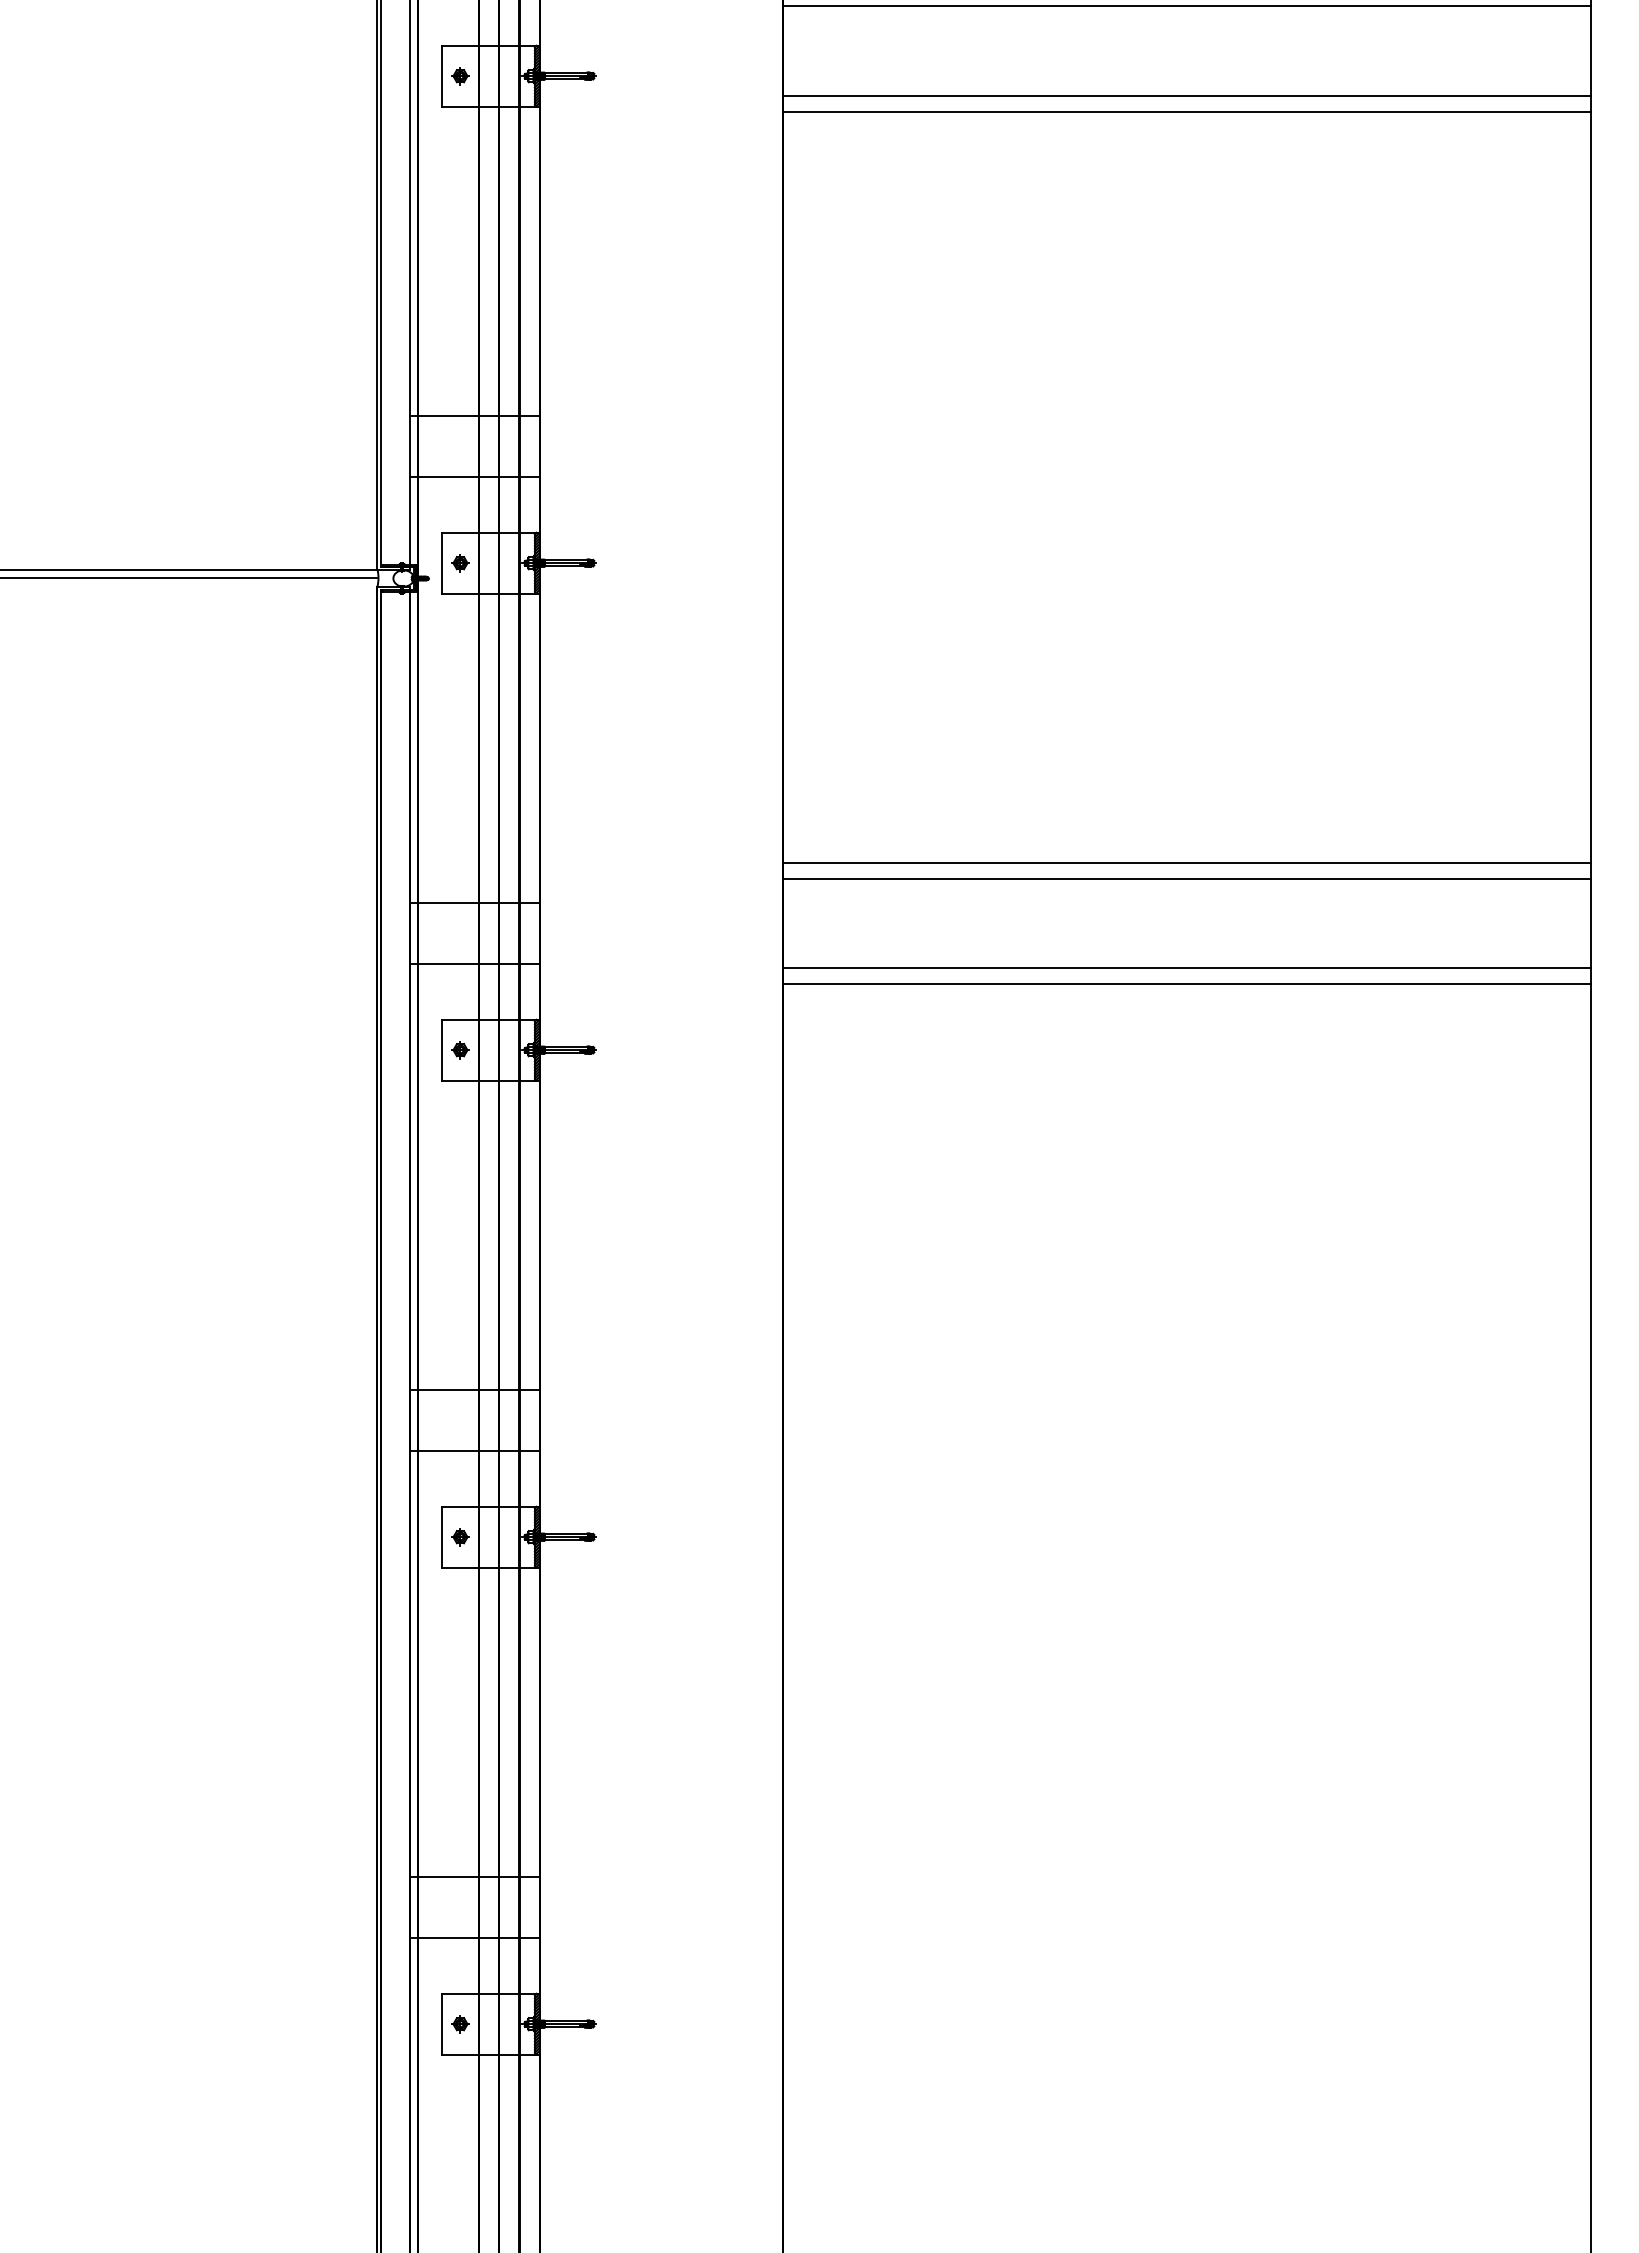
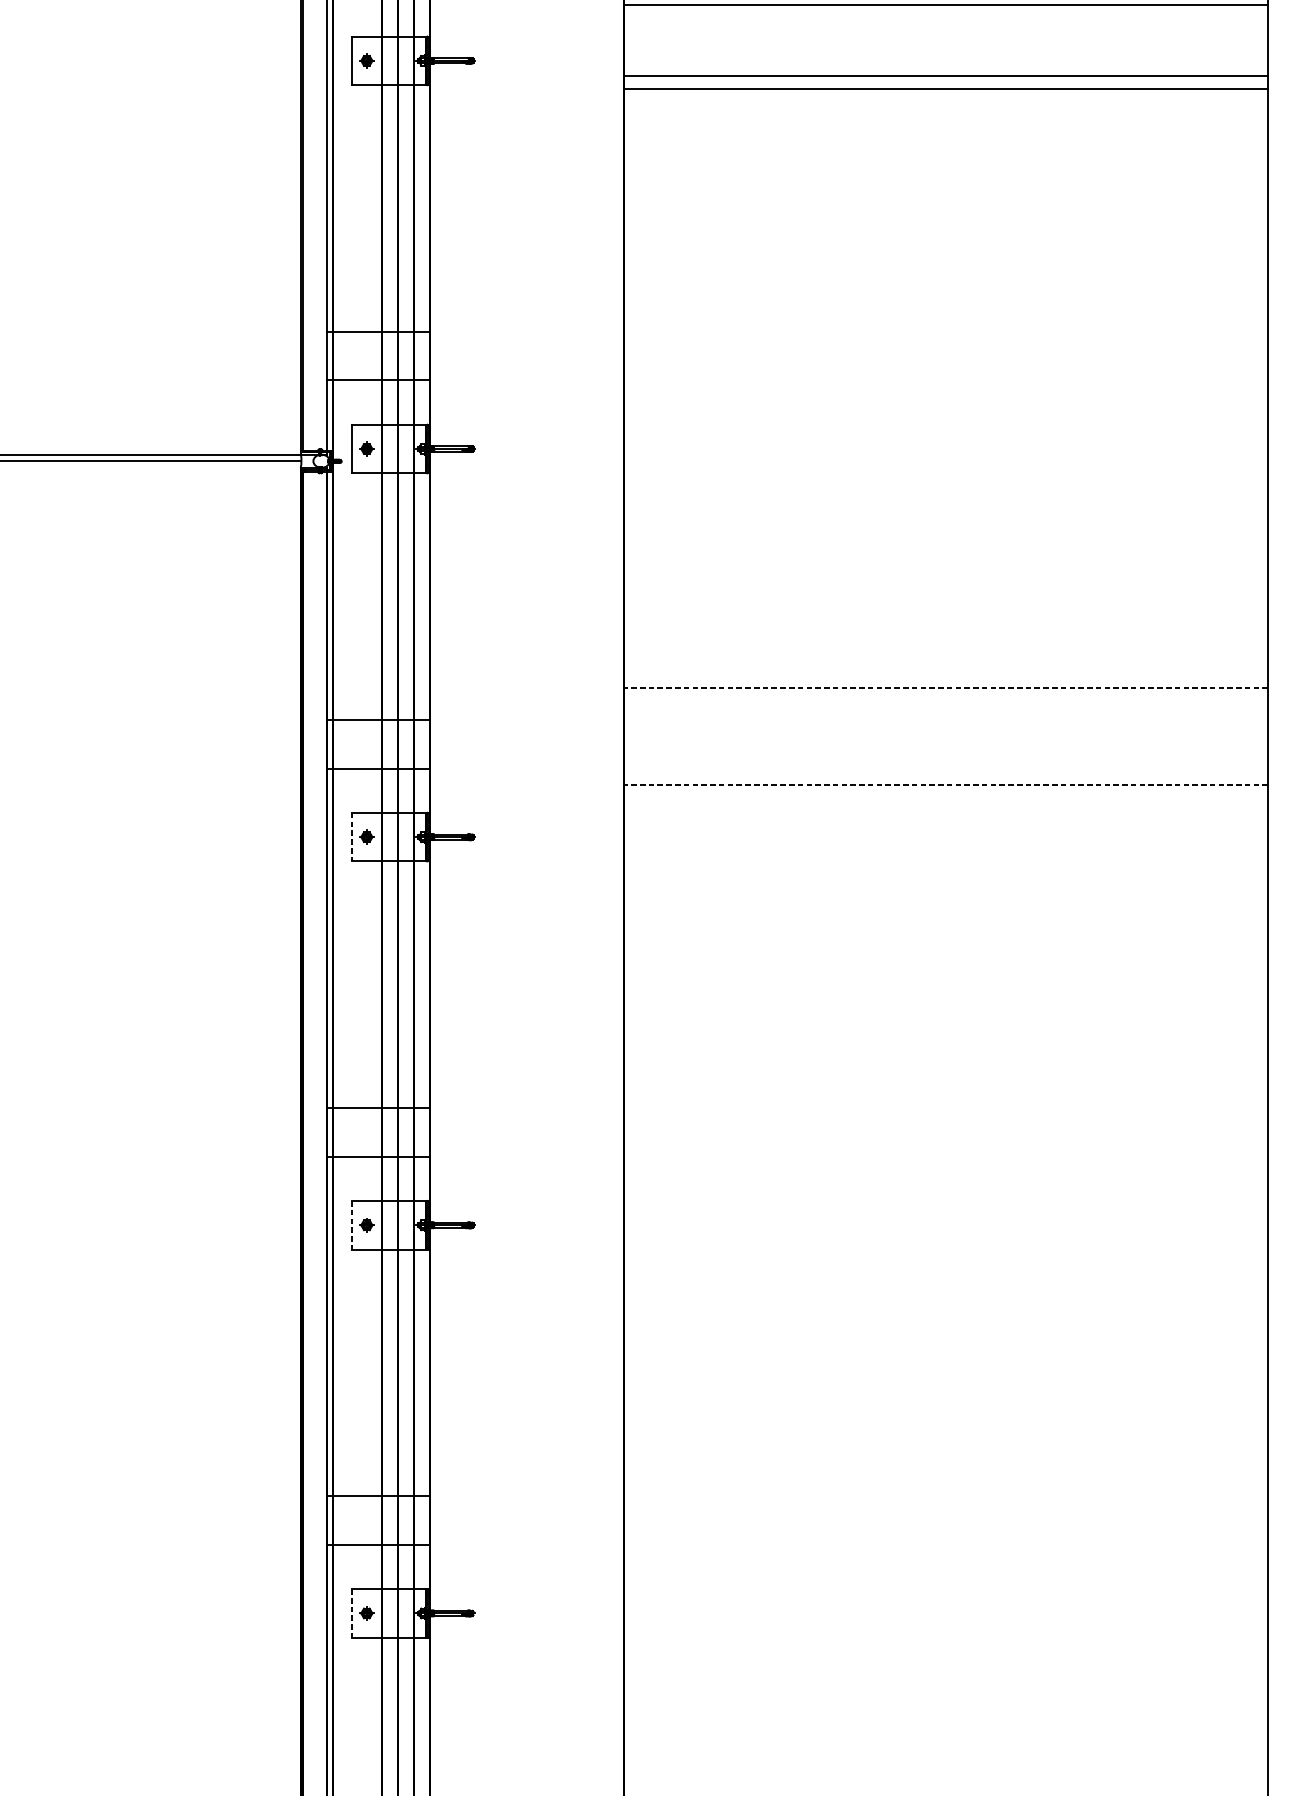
line: (1187, 862) -> (946, 687), solid -> dashed
line: (1187, 878) -> (946, 700), removed
line: (1187, 968) -> (946, 772), removed
line: (1187, 984) -> (946, 784), solid -> dashed
line: (442, 1050) -> (352, 837), solid -> dashed
line: (442, 1537) -> (352, 1225), solid -> dashed
line: (442, 2024) -> (352, 1613), solid -> dashed

